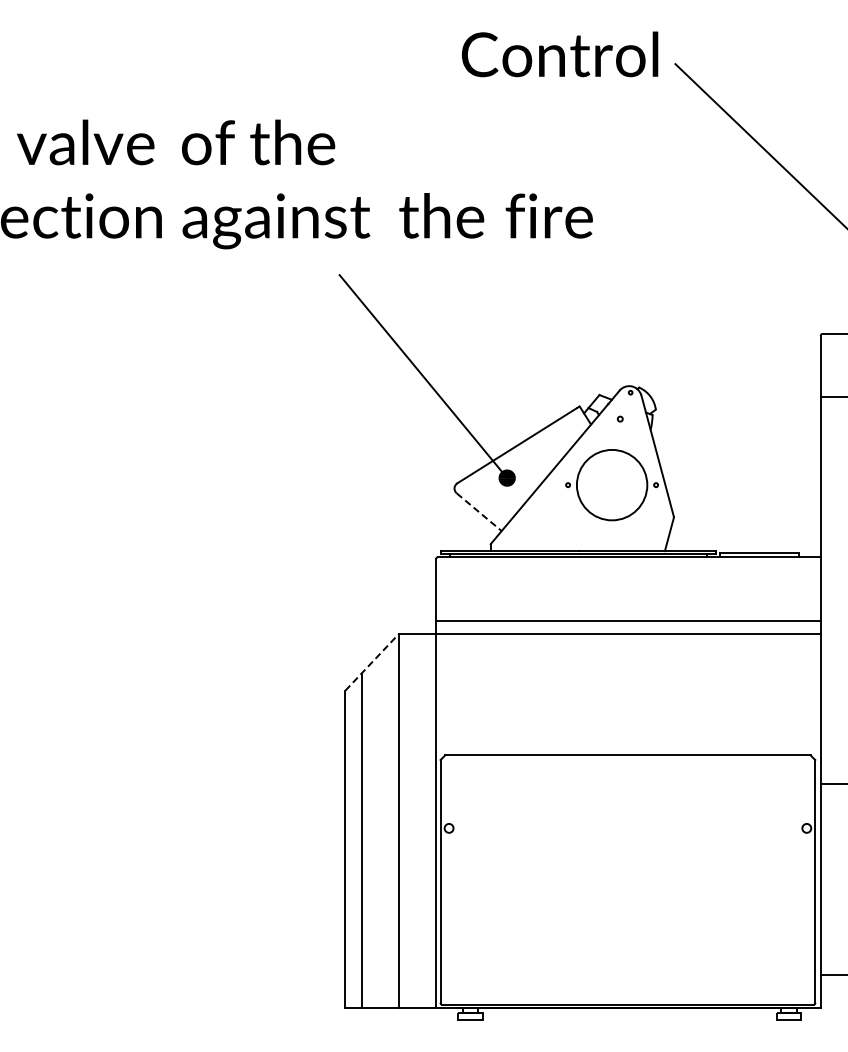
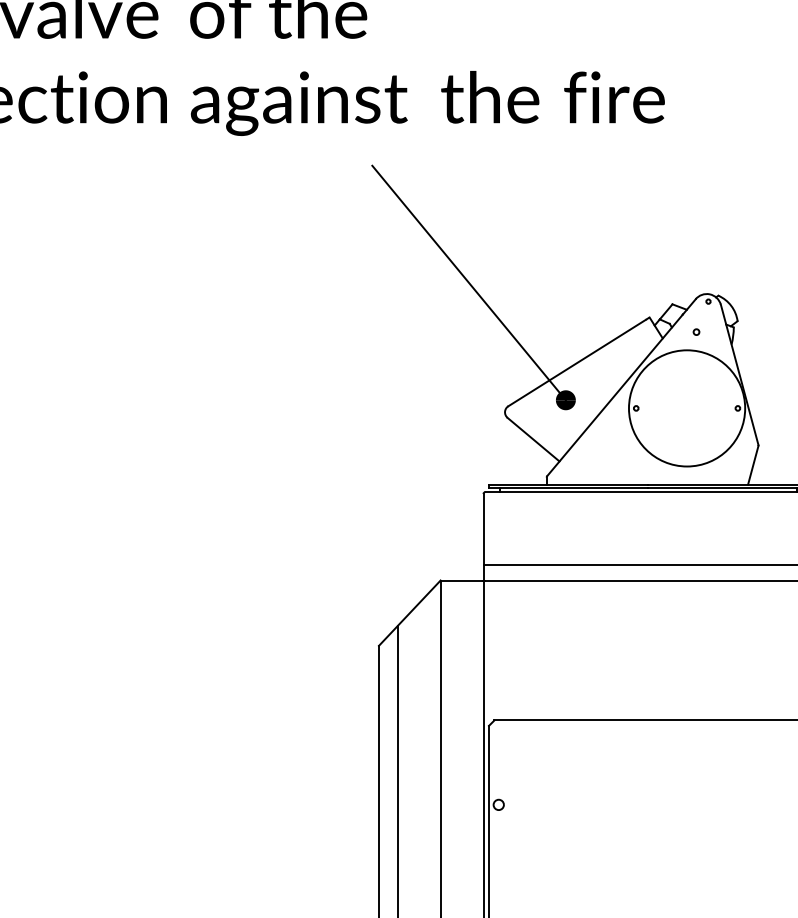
circle: (611, 484) -> (686, 407), size x1.43
line: (479, 512) -> (533, 440), dashed -> solid
line: (372, 662) -> (410, 613), dashed -> solid

